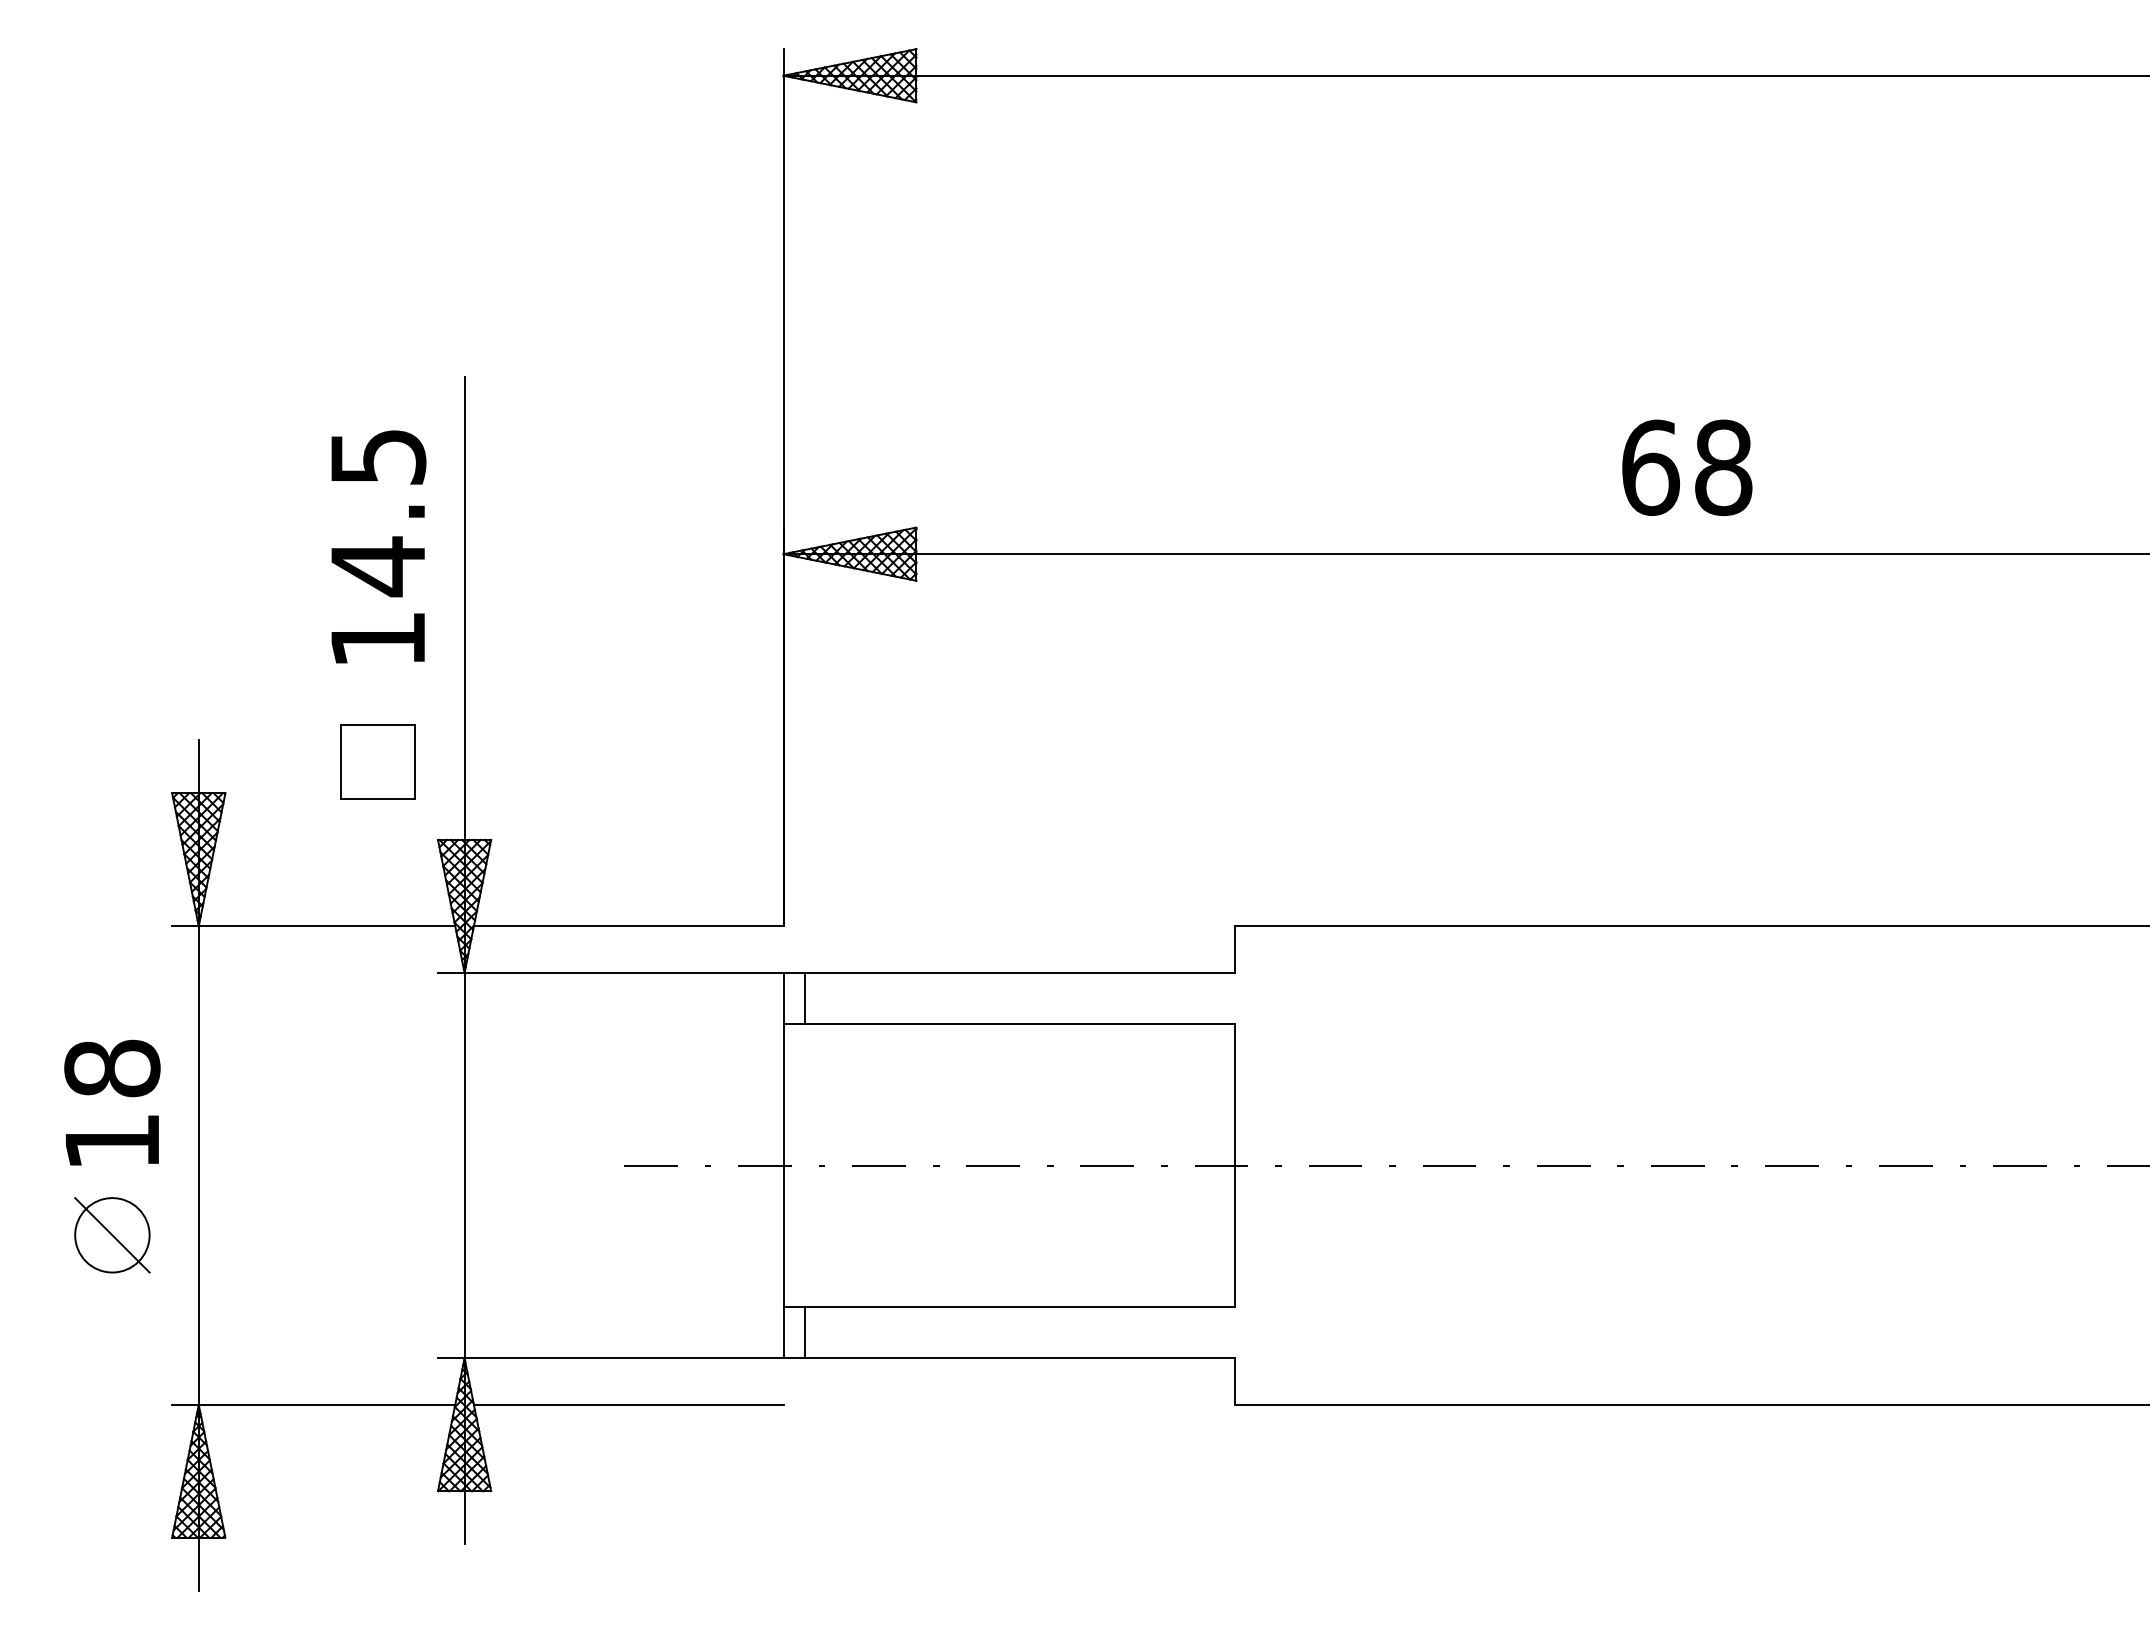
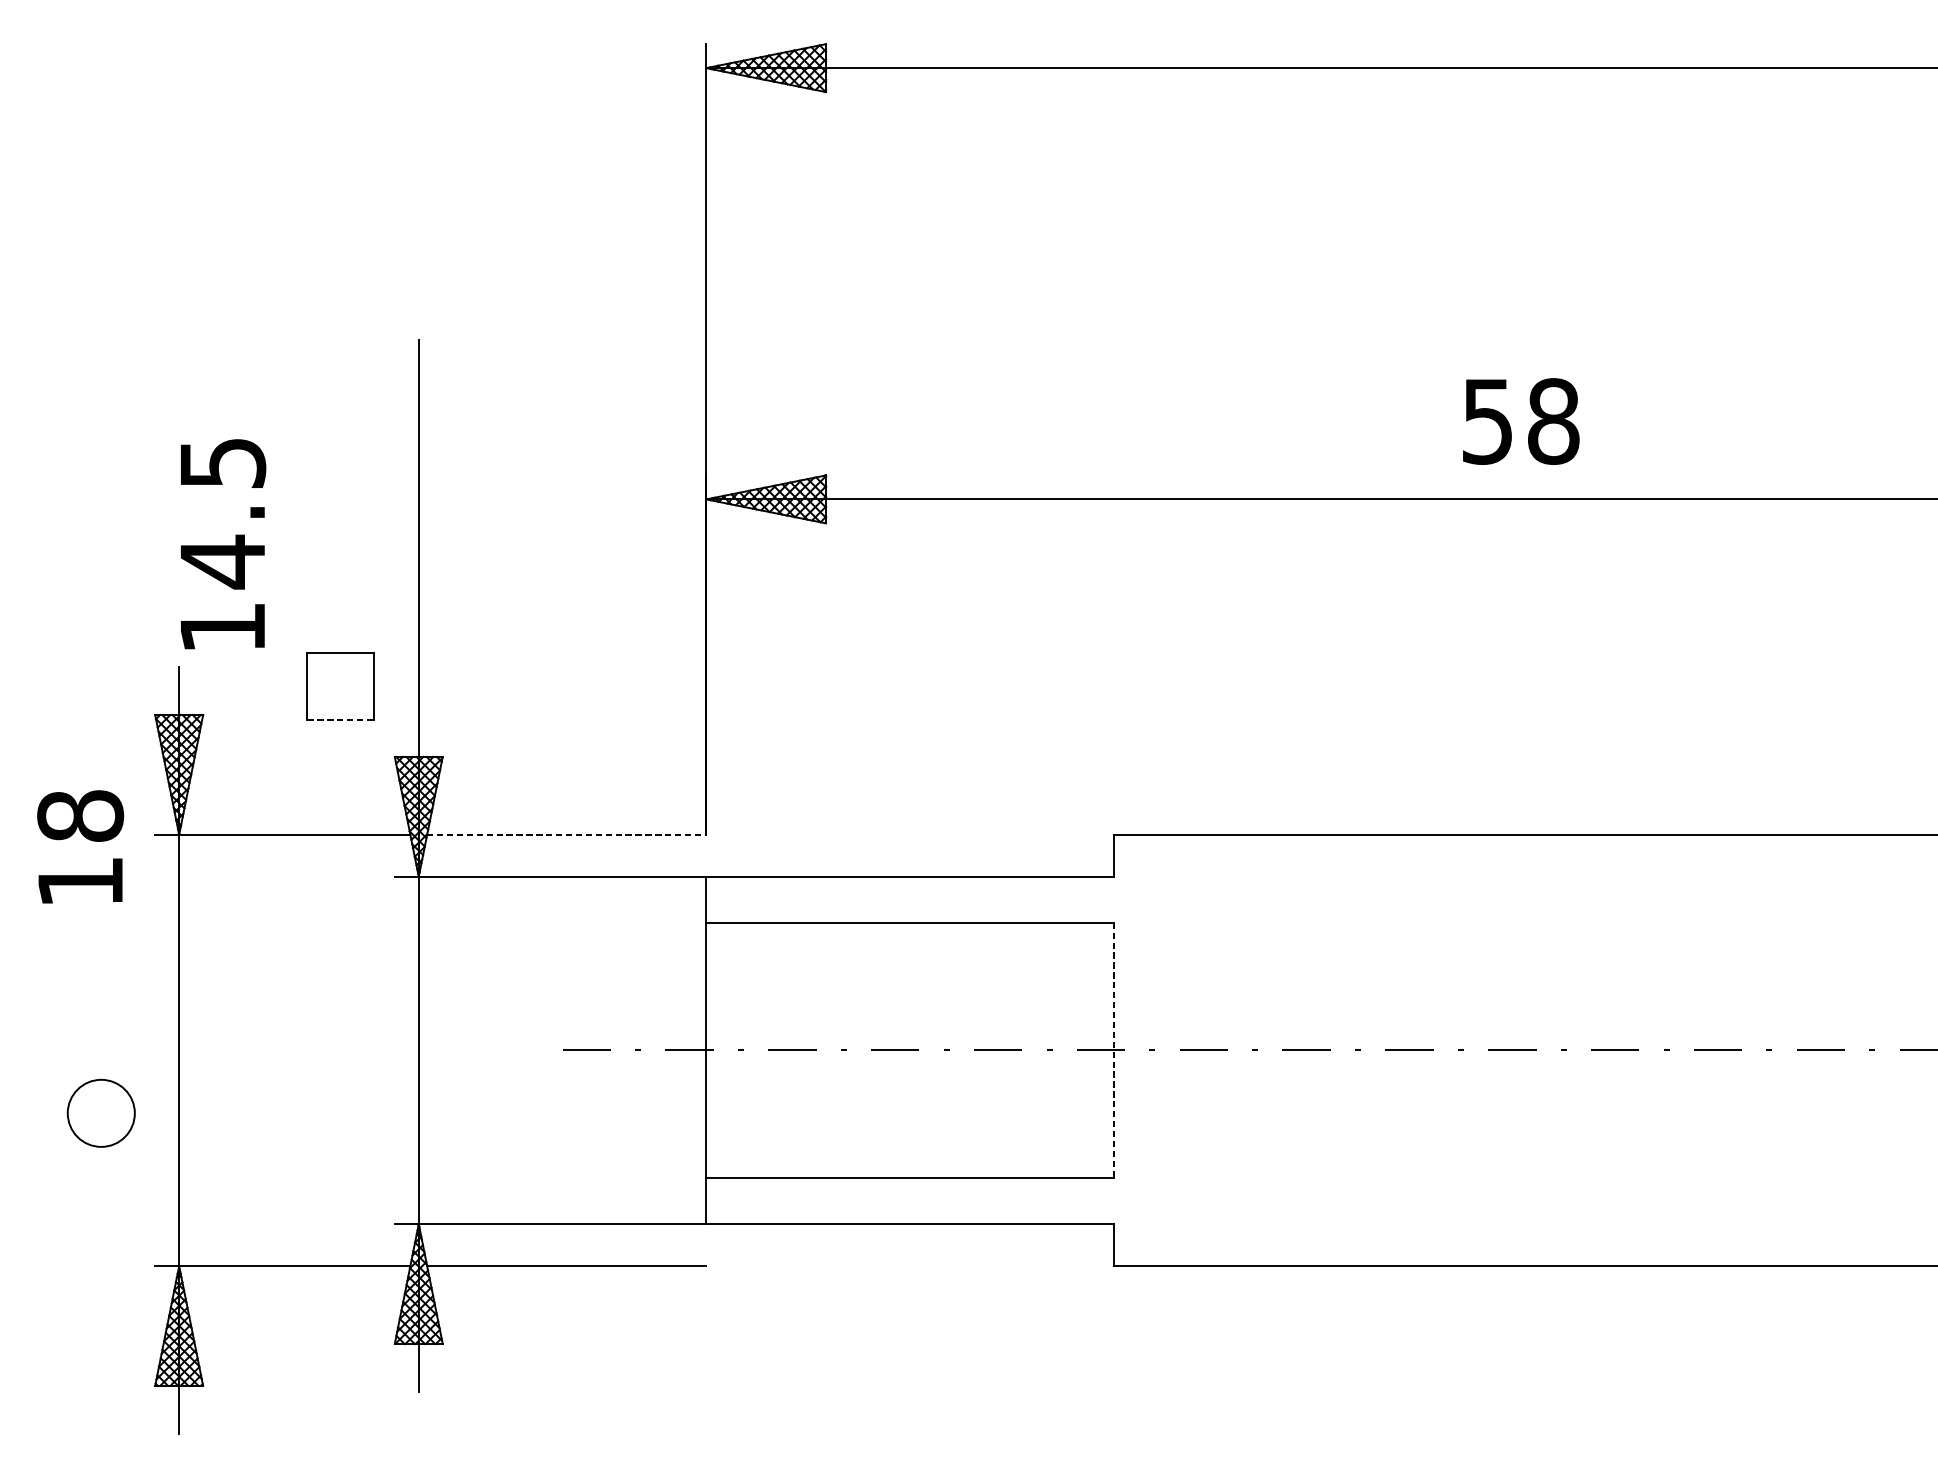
text: (1651, 467) -> (1488, 421), 68 -> 58
text: (378, 546) -> (223, 543), moved
line: (378, 799) -> (341, 720), solid -> dashed
line: (628, 926) -> (566, 834), solid -> dashed
line: (804, 997) -> (725, 898), removed
text: (112, 1102) -> (80, 846), moved
line: (1235, 1165) -> (1113, 1050), solid -> dashed
line: (112, 1235) -> (101, 1113), removed
line: (804, 1332) -> (725, 1200), removed

